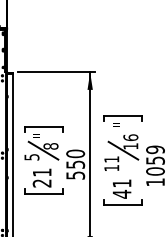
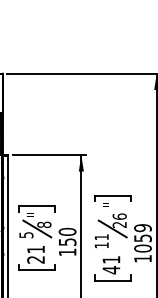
text: (130, 145) -> (119, 224), 16 -> 26
text: (75, 175) -> (67, 252), 550 -> 150

